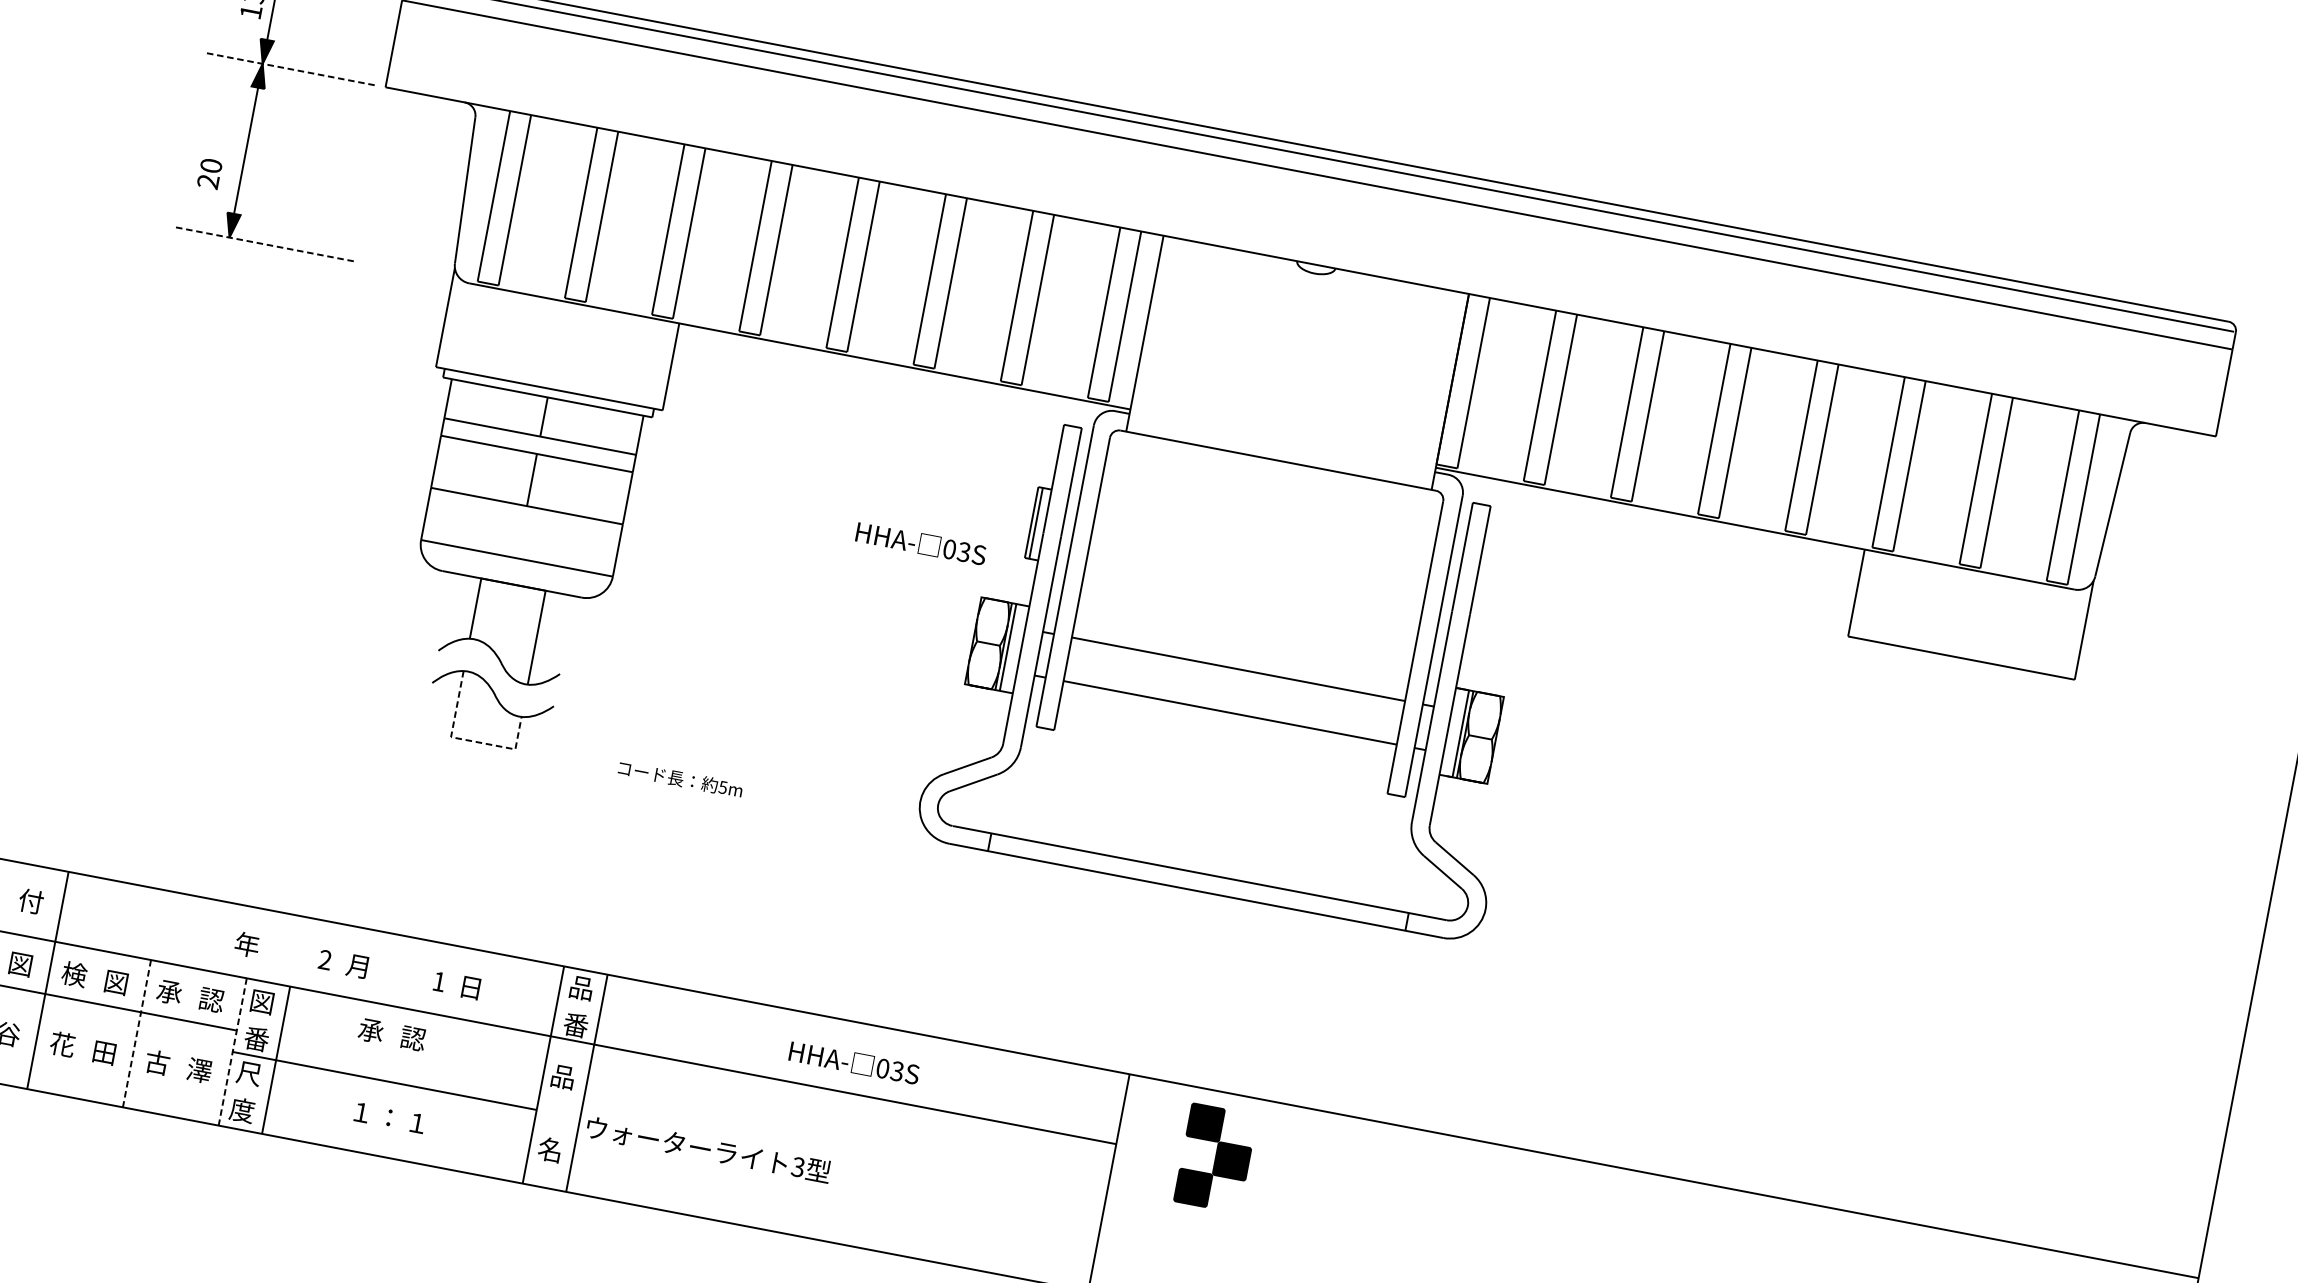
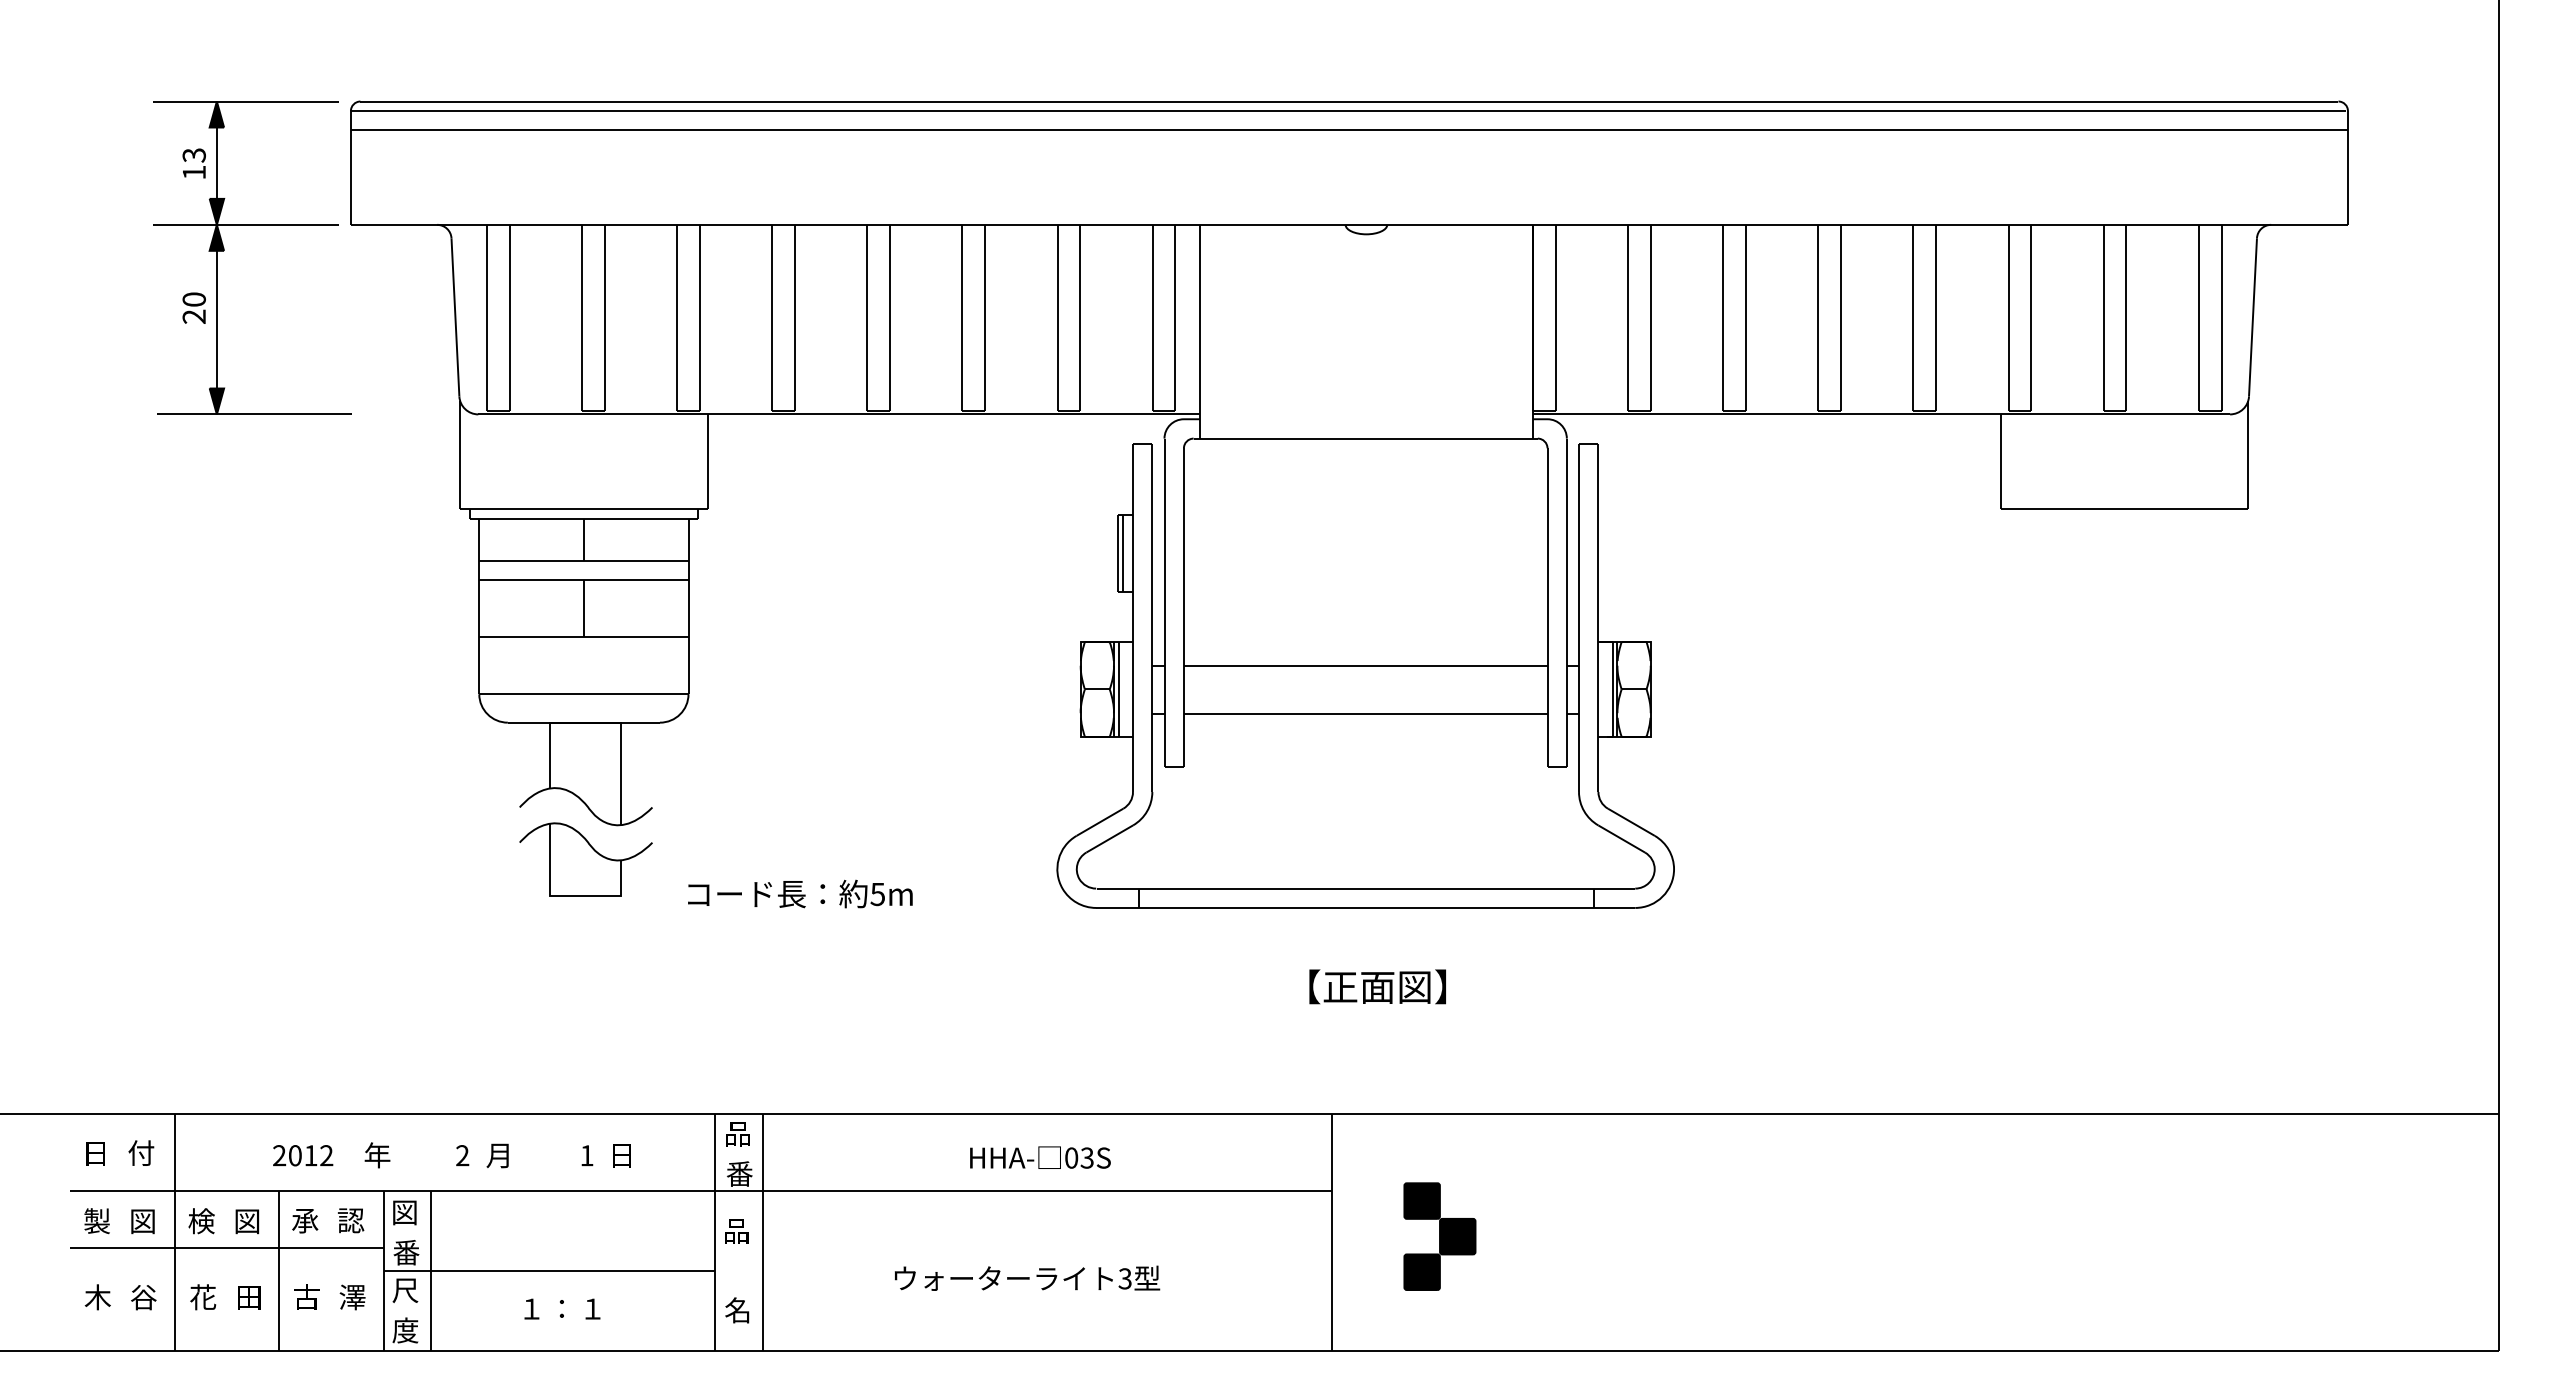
line: (289, 68) -> (246, 224), dashed -> solid
part: (209, 173) -> (193, 307), moved
line: (264, 244) -> (254, 414), dashed -> solid
part: (921, 543) -> (1006, 597), removed
line: (466, 739) -> (567, 895), dashed -> solid
part: (680, 778) -> (800, 893), size x1.67
part: (179, 932) -> (303, 1155), added
part: (1193, 964) -> (1377, 986), added
line: (137, 1034) -> (279, 1271), dashed -> solid
part: (402, 1036) -> (559, 1220), removed
line: (232, 1052) -> (383, 1271), dashed -> solid
part: (708, 1148) -> (1027, 1277), moved
part: (1215, 1158) -> (1439, 1236), moved

